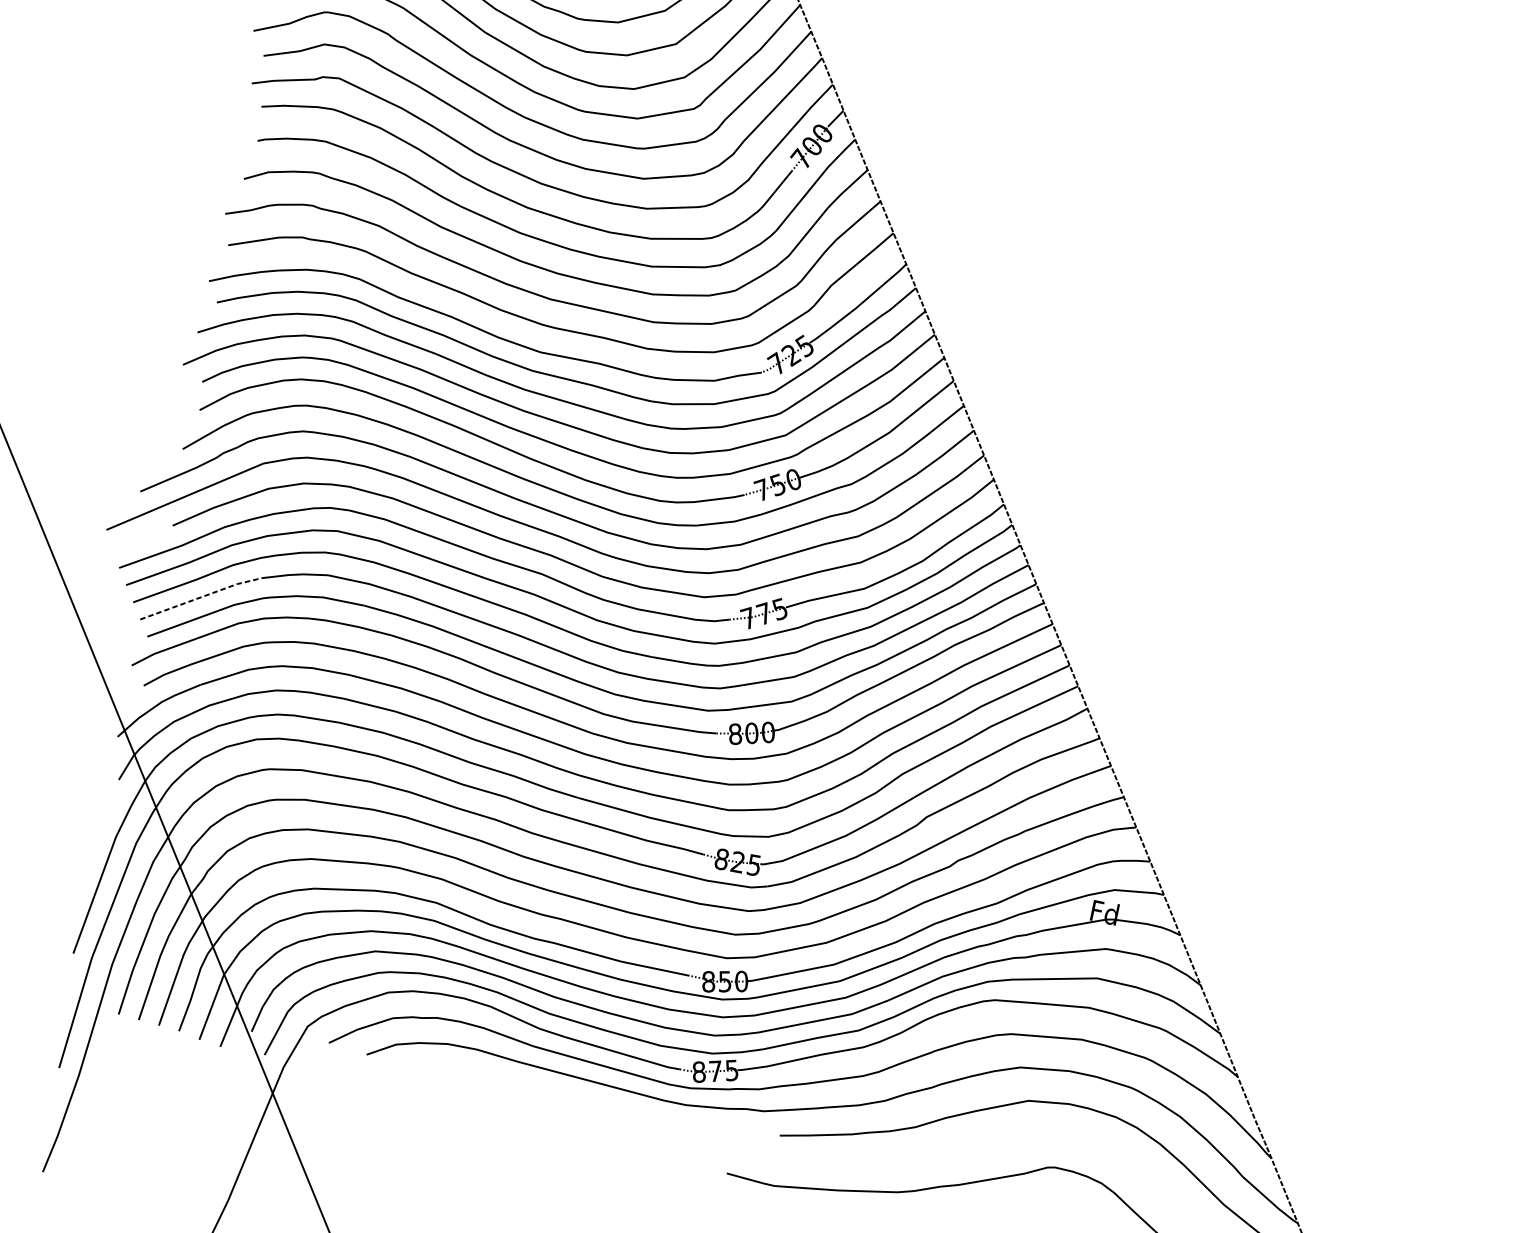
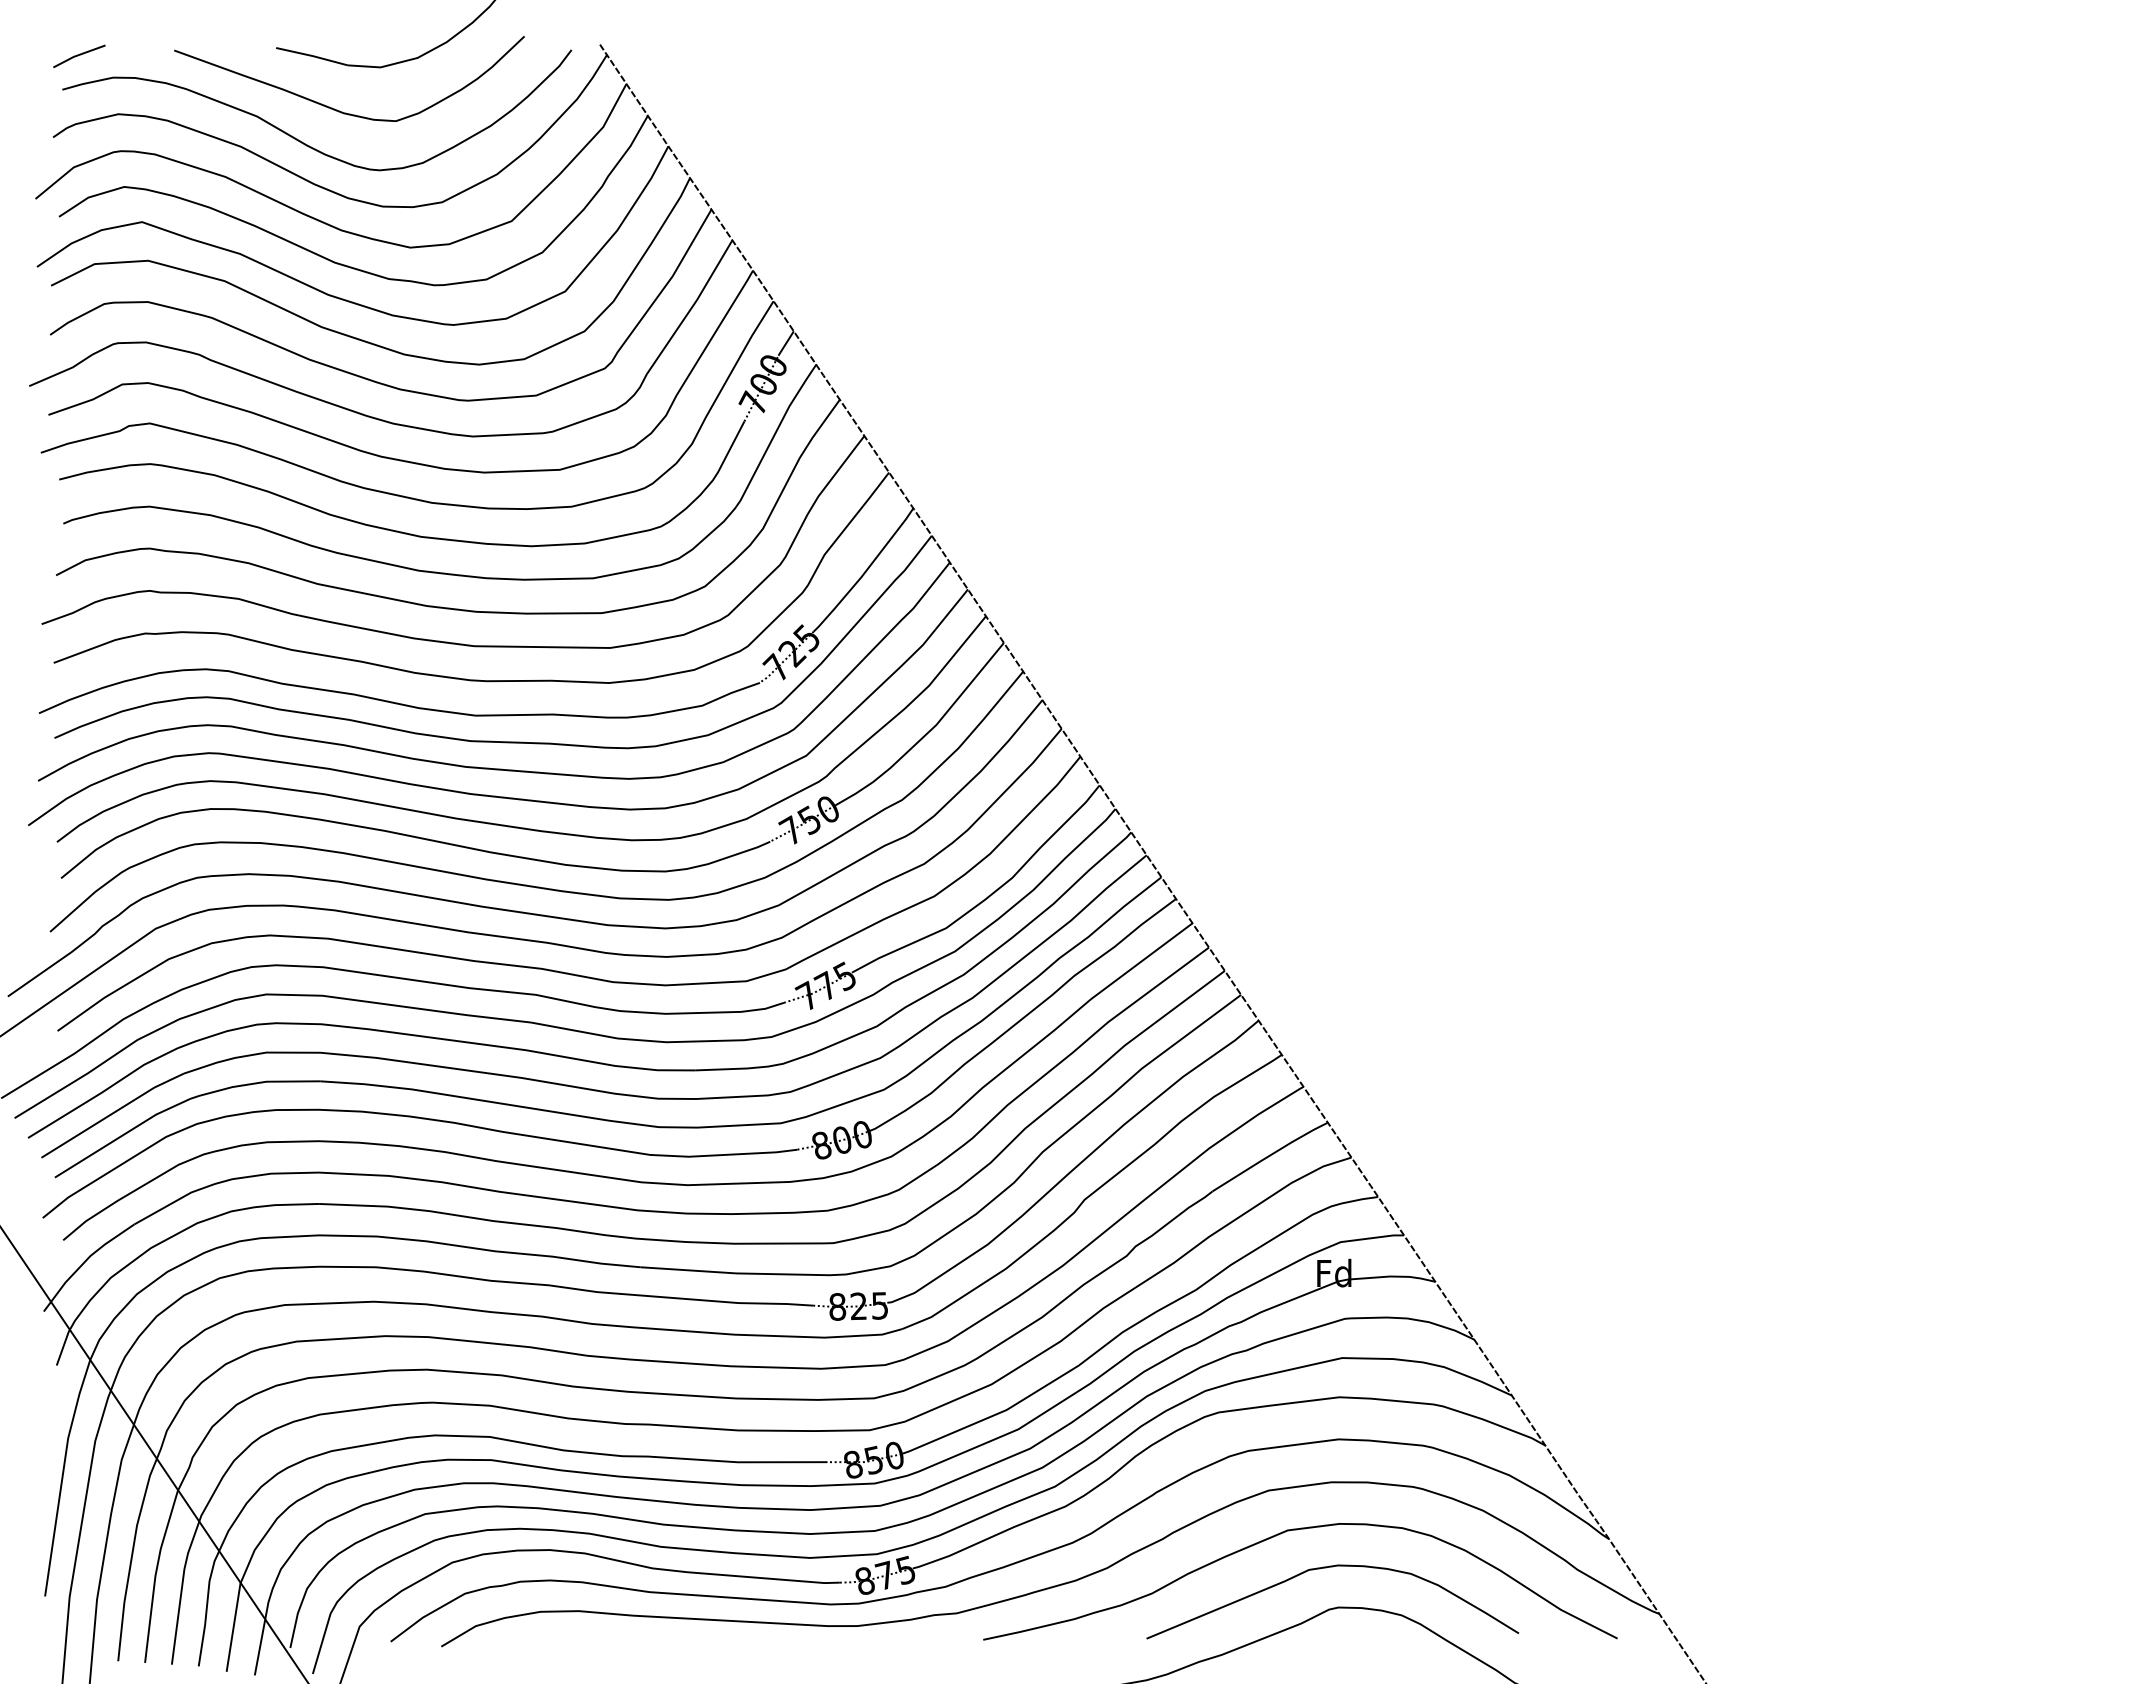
line: (201, 597) -> (112, 1113), dashed -> solid
curve: (1052, 1135) -> (1326, 1568), added

